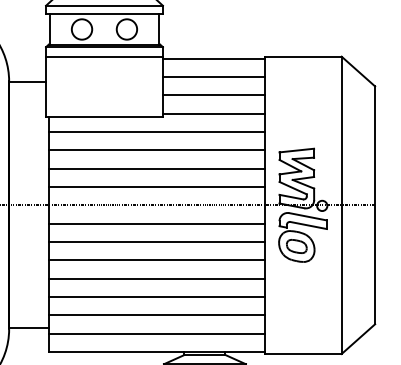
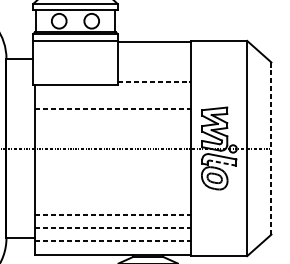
line: (213, 77) -> (154, 55), removed
line: (213, 95) -> (154, 69), removed
line: (213, 113) -> (154, 82), solid -> dashed
line: (156, 132) -> (113, 95), removed
line: (156, 150) -> (113, 108), solid -> dashed
line: (156, 168) -> (113, 121), removed
line: (156, 187) -> (113, 135), removed
line: (375, 205) -> (271, 148), solid -> dashed
line: (156, 223) -> (113, 161), removed
line: (308, 225) -> (223, 163), solid -> dashed
line: (156, 242) -> (113, 175), removed
line: (156, 260) -> (113, 188), removed
line: (156, 278) -> (113, 201), removed
line: (156, 296) -> (113, 214), solid -> dashed
line: (156, 315) -> (113, 228), solid -> dashed
line: (156, 333) -> (113, 241), solid -> dashed

